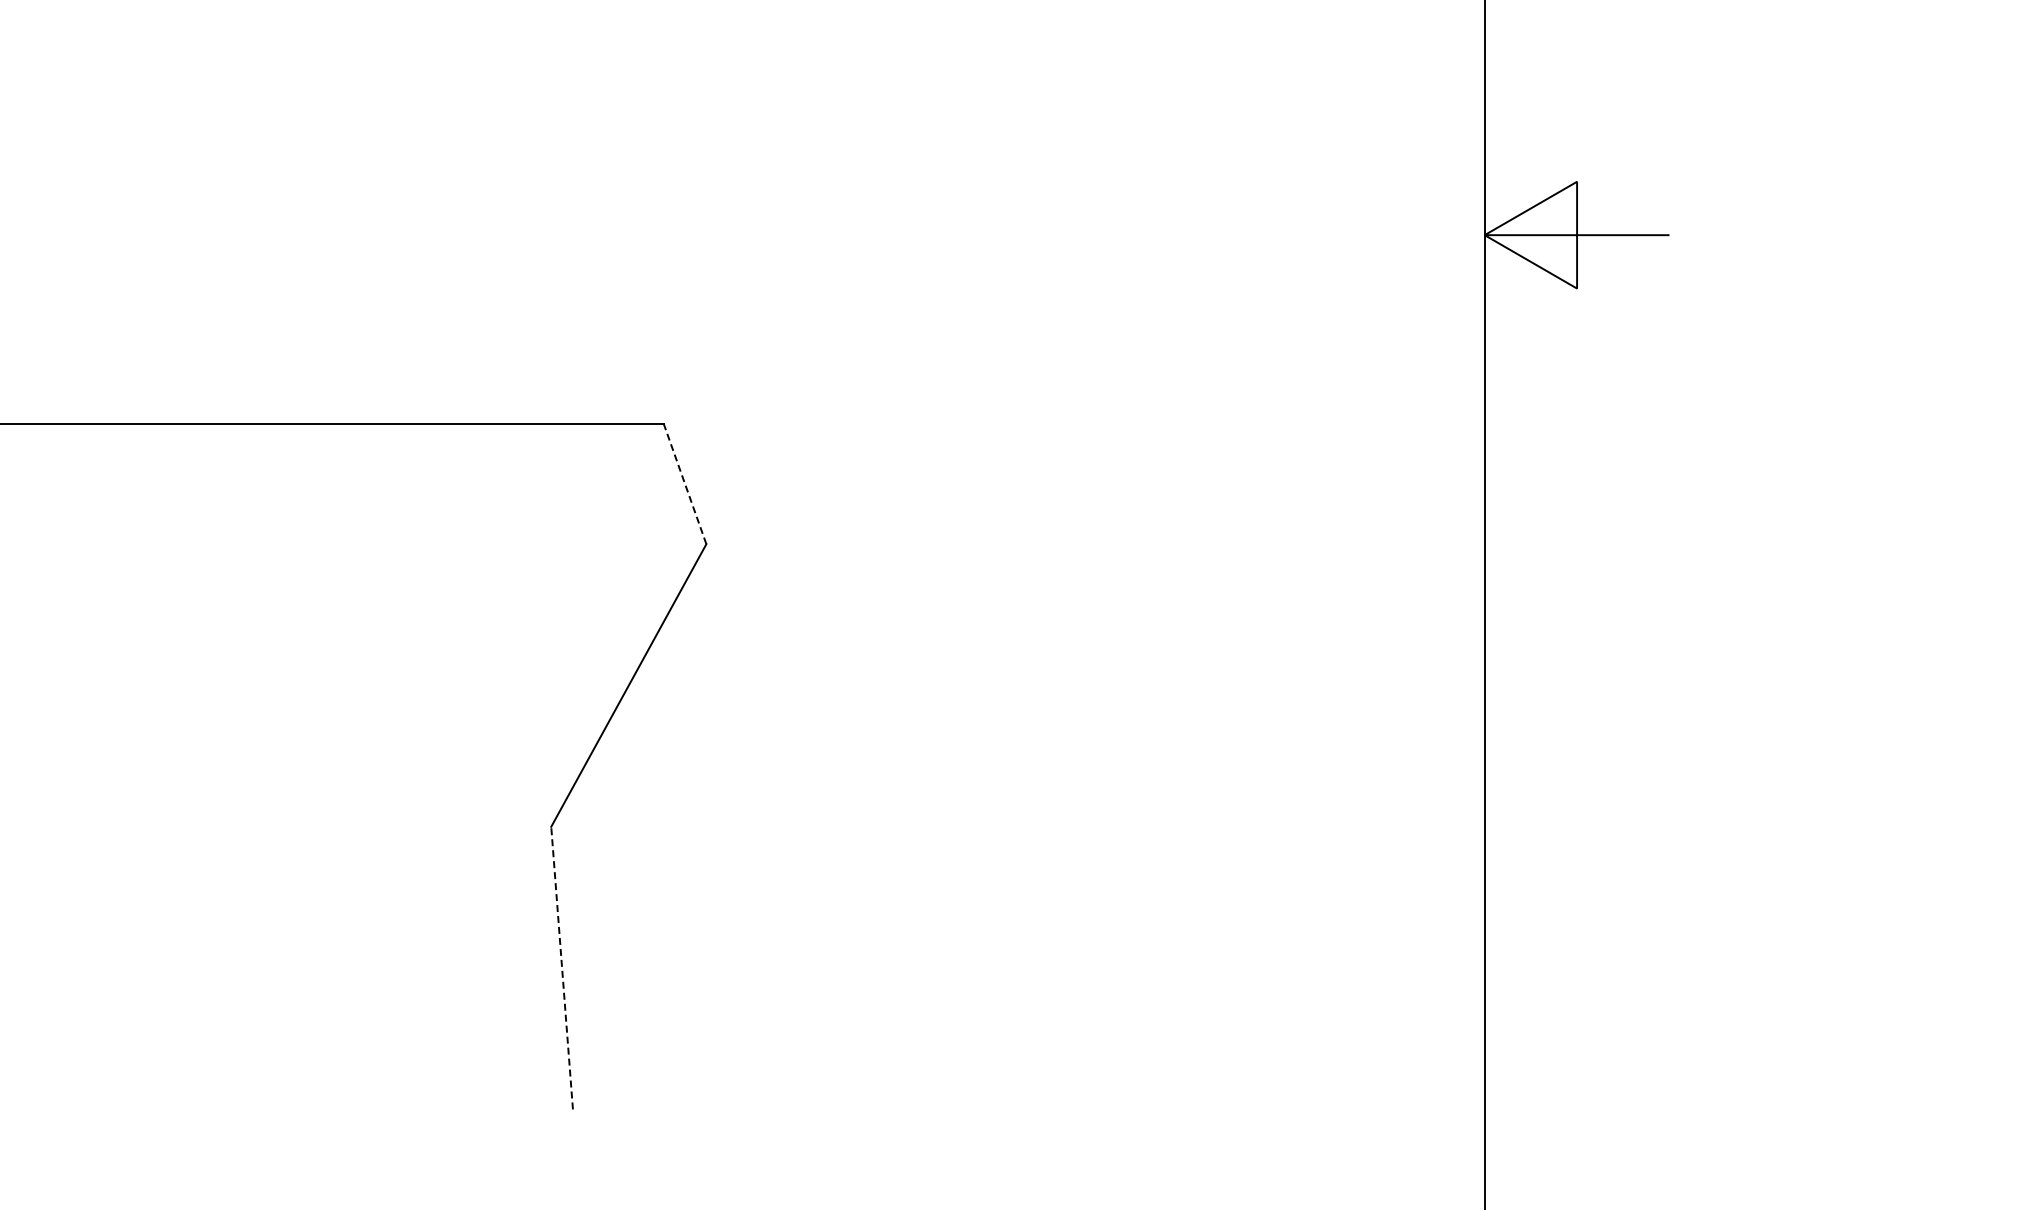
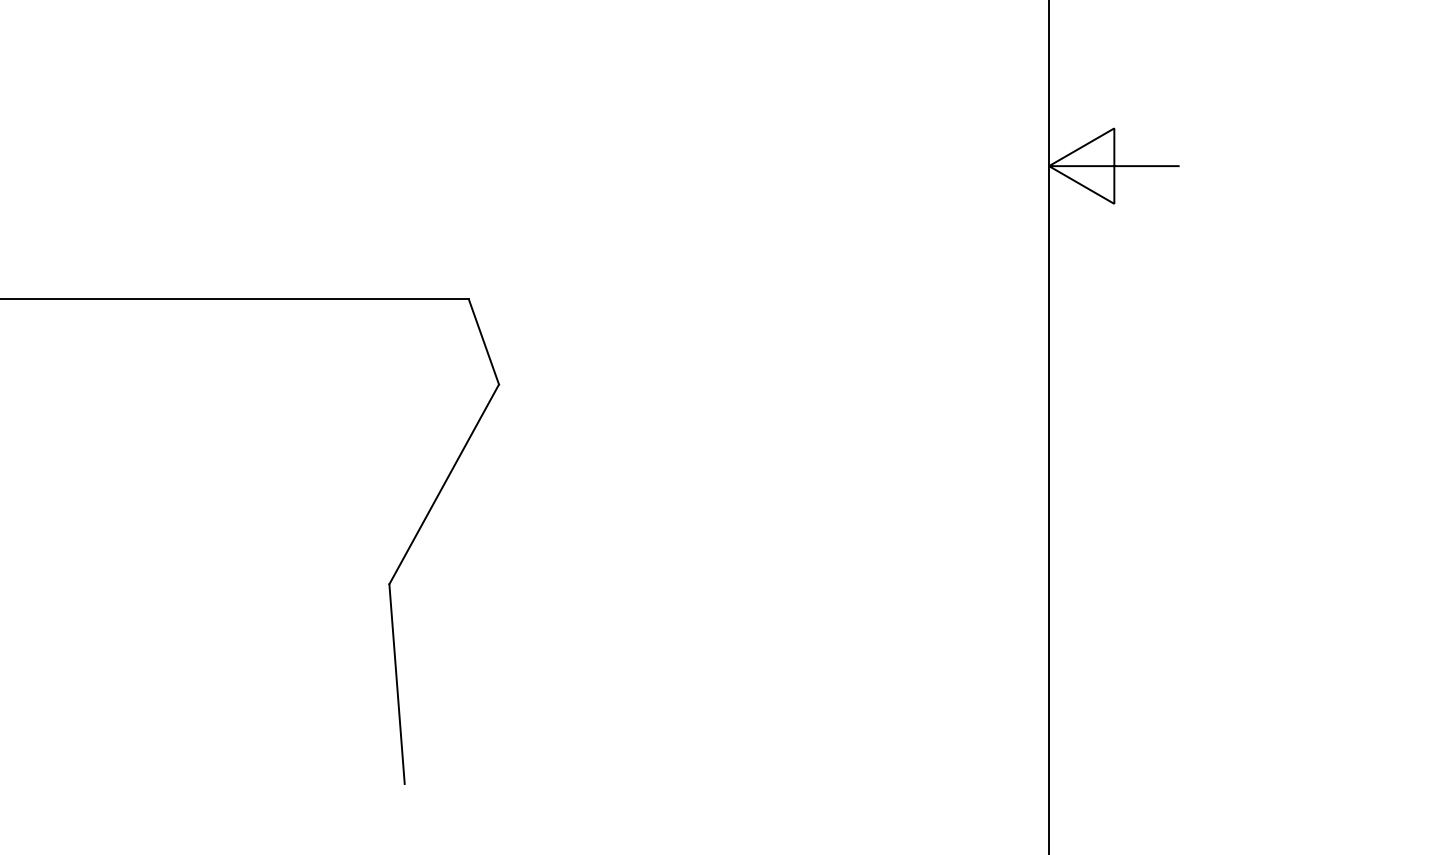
line: (685, 483) -> (484, 341), dashed -> solid
line: (562, 968) -> (397, 684), dashed -> solid

